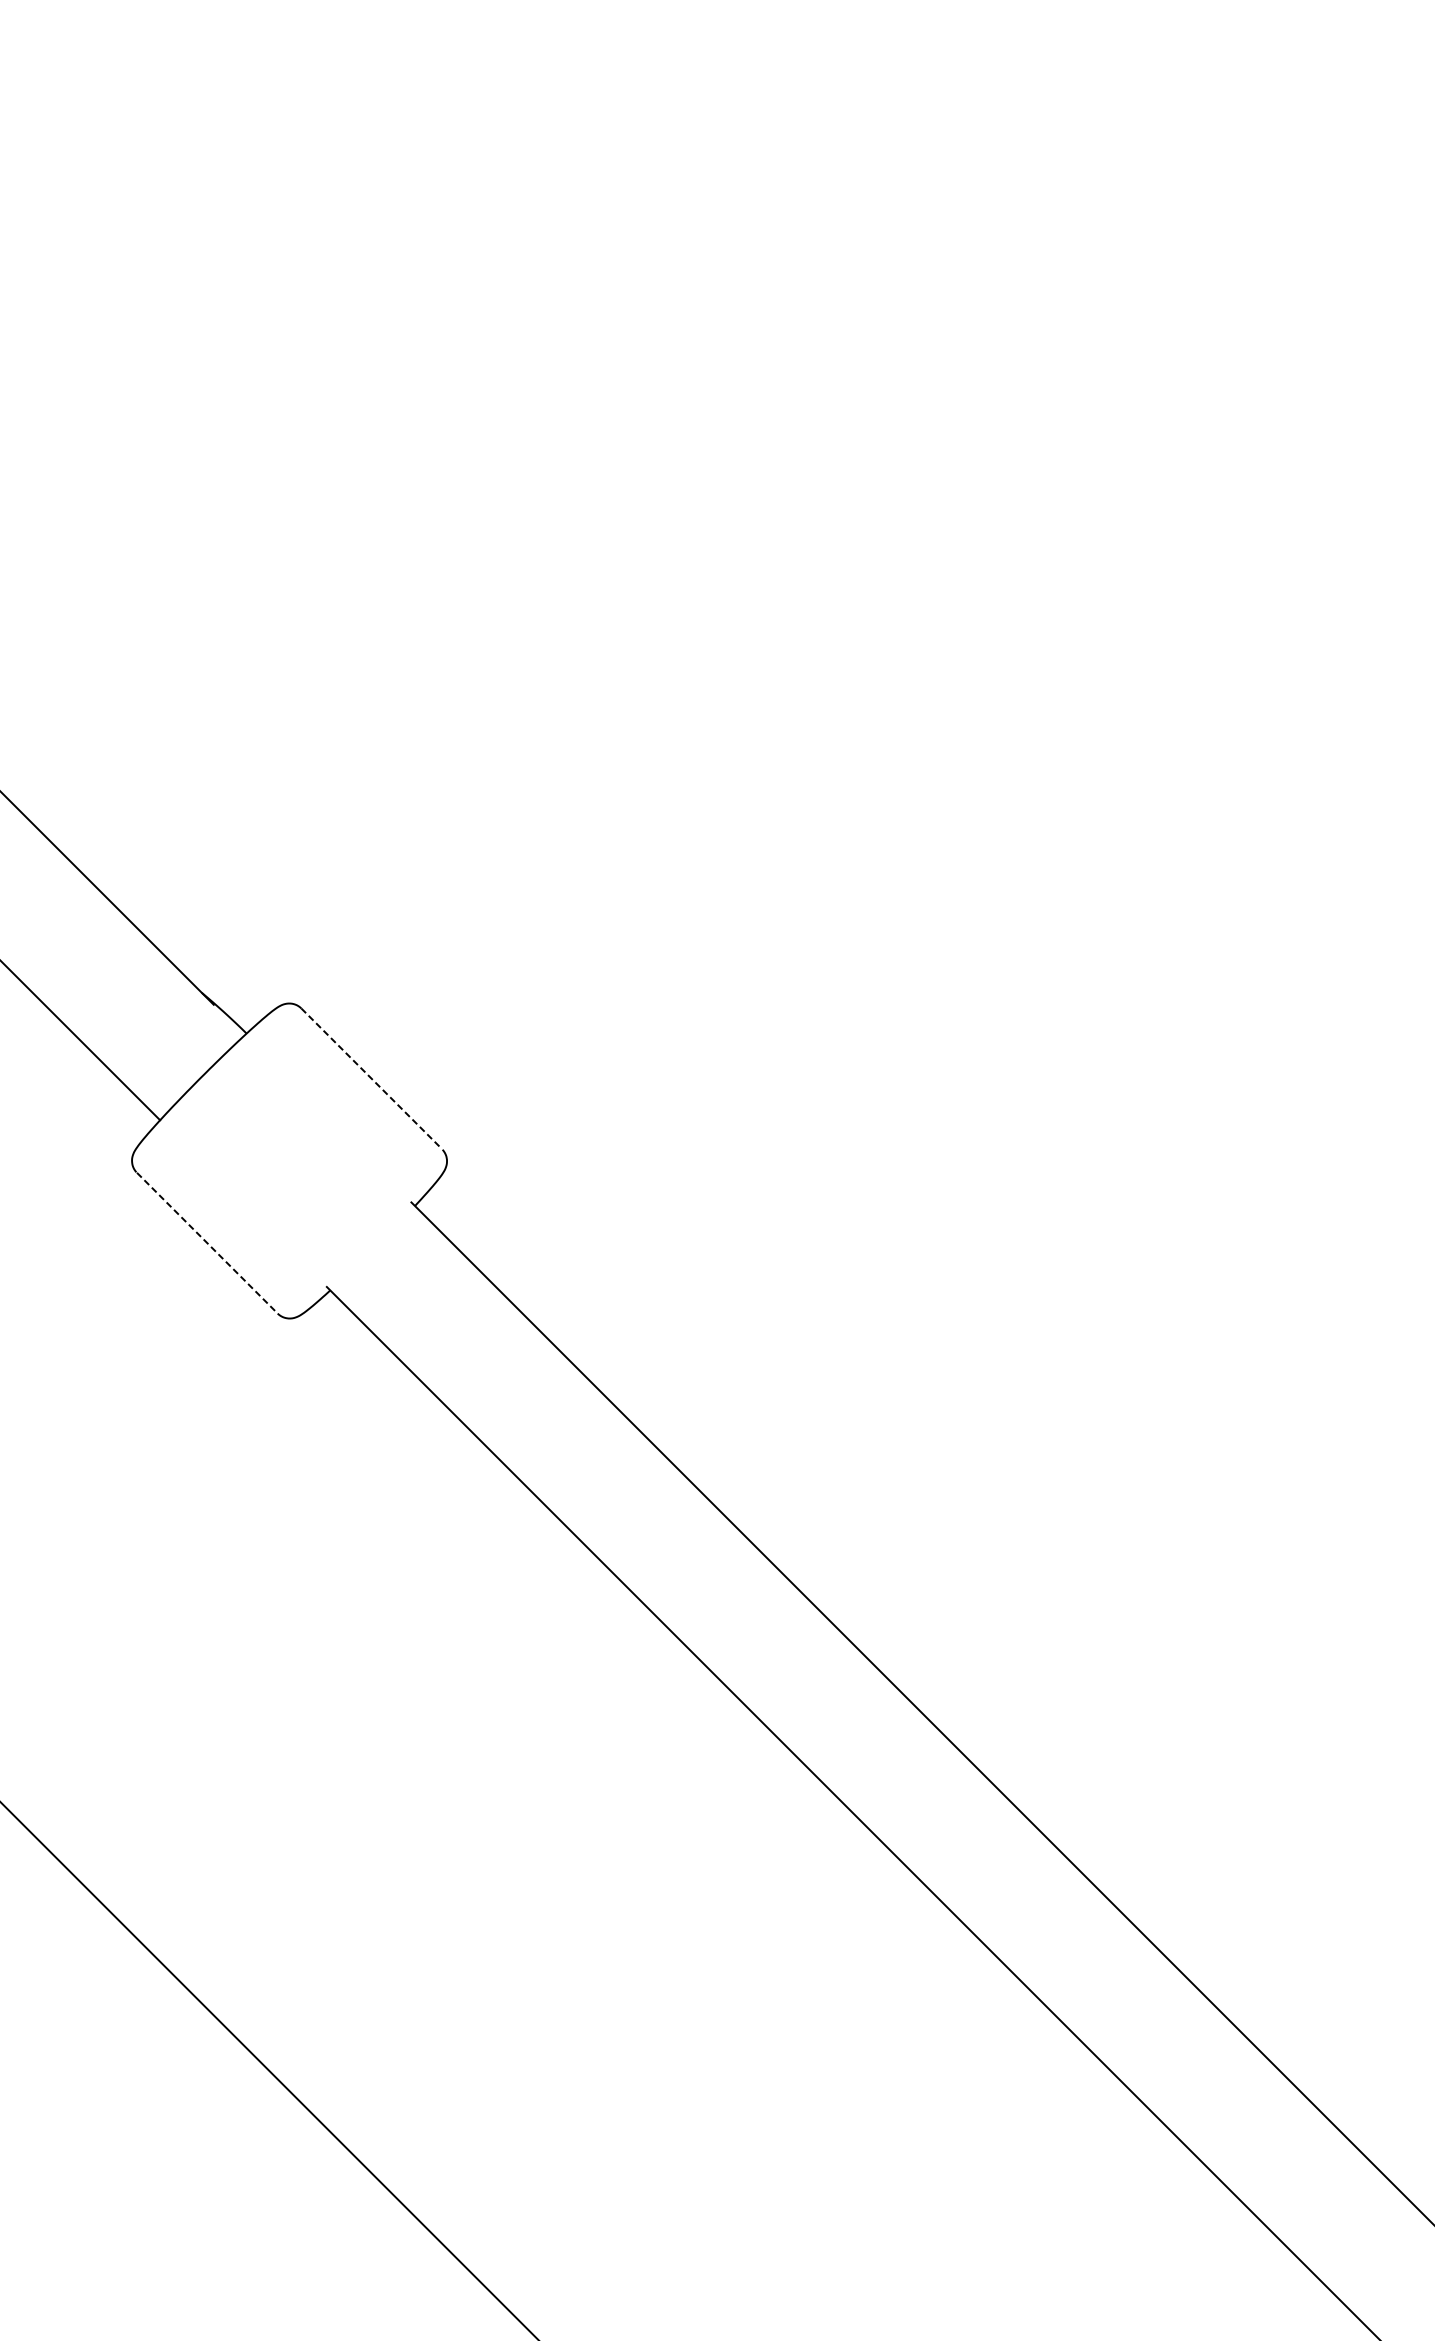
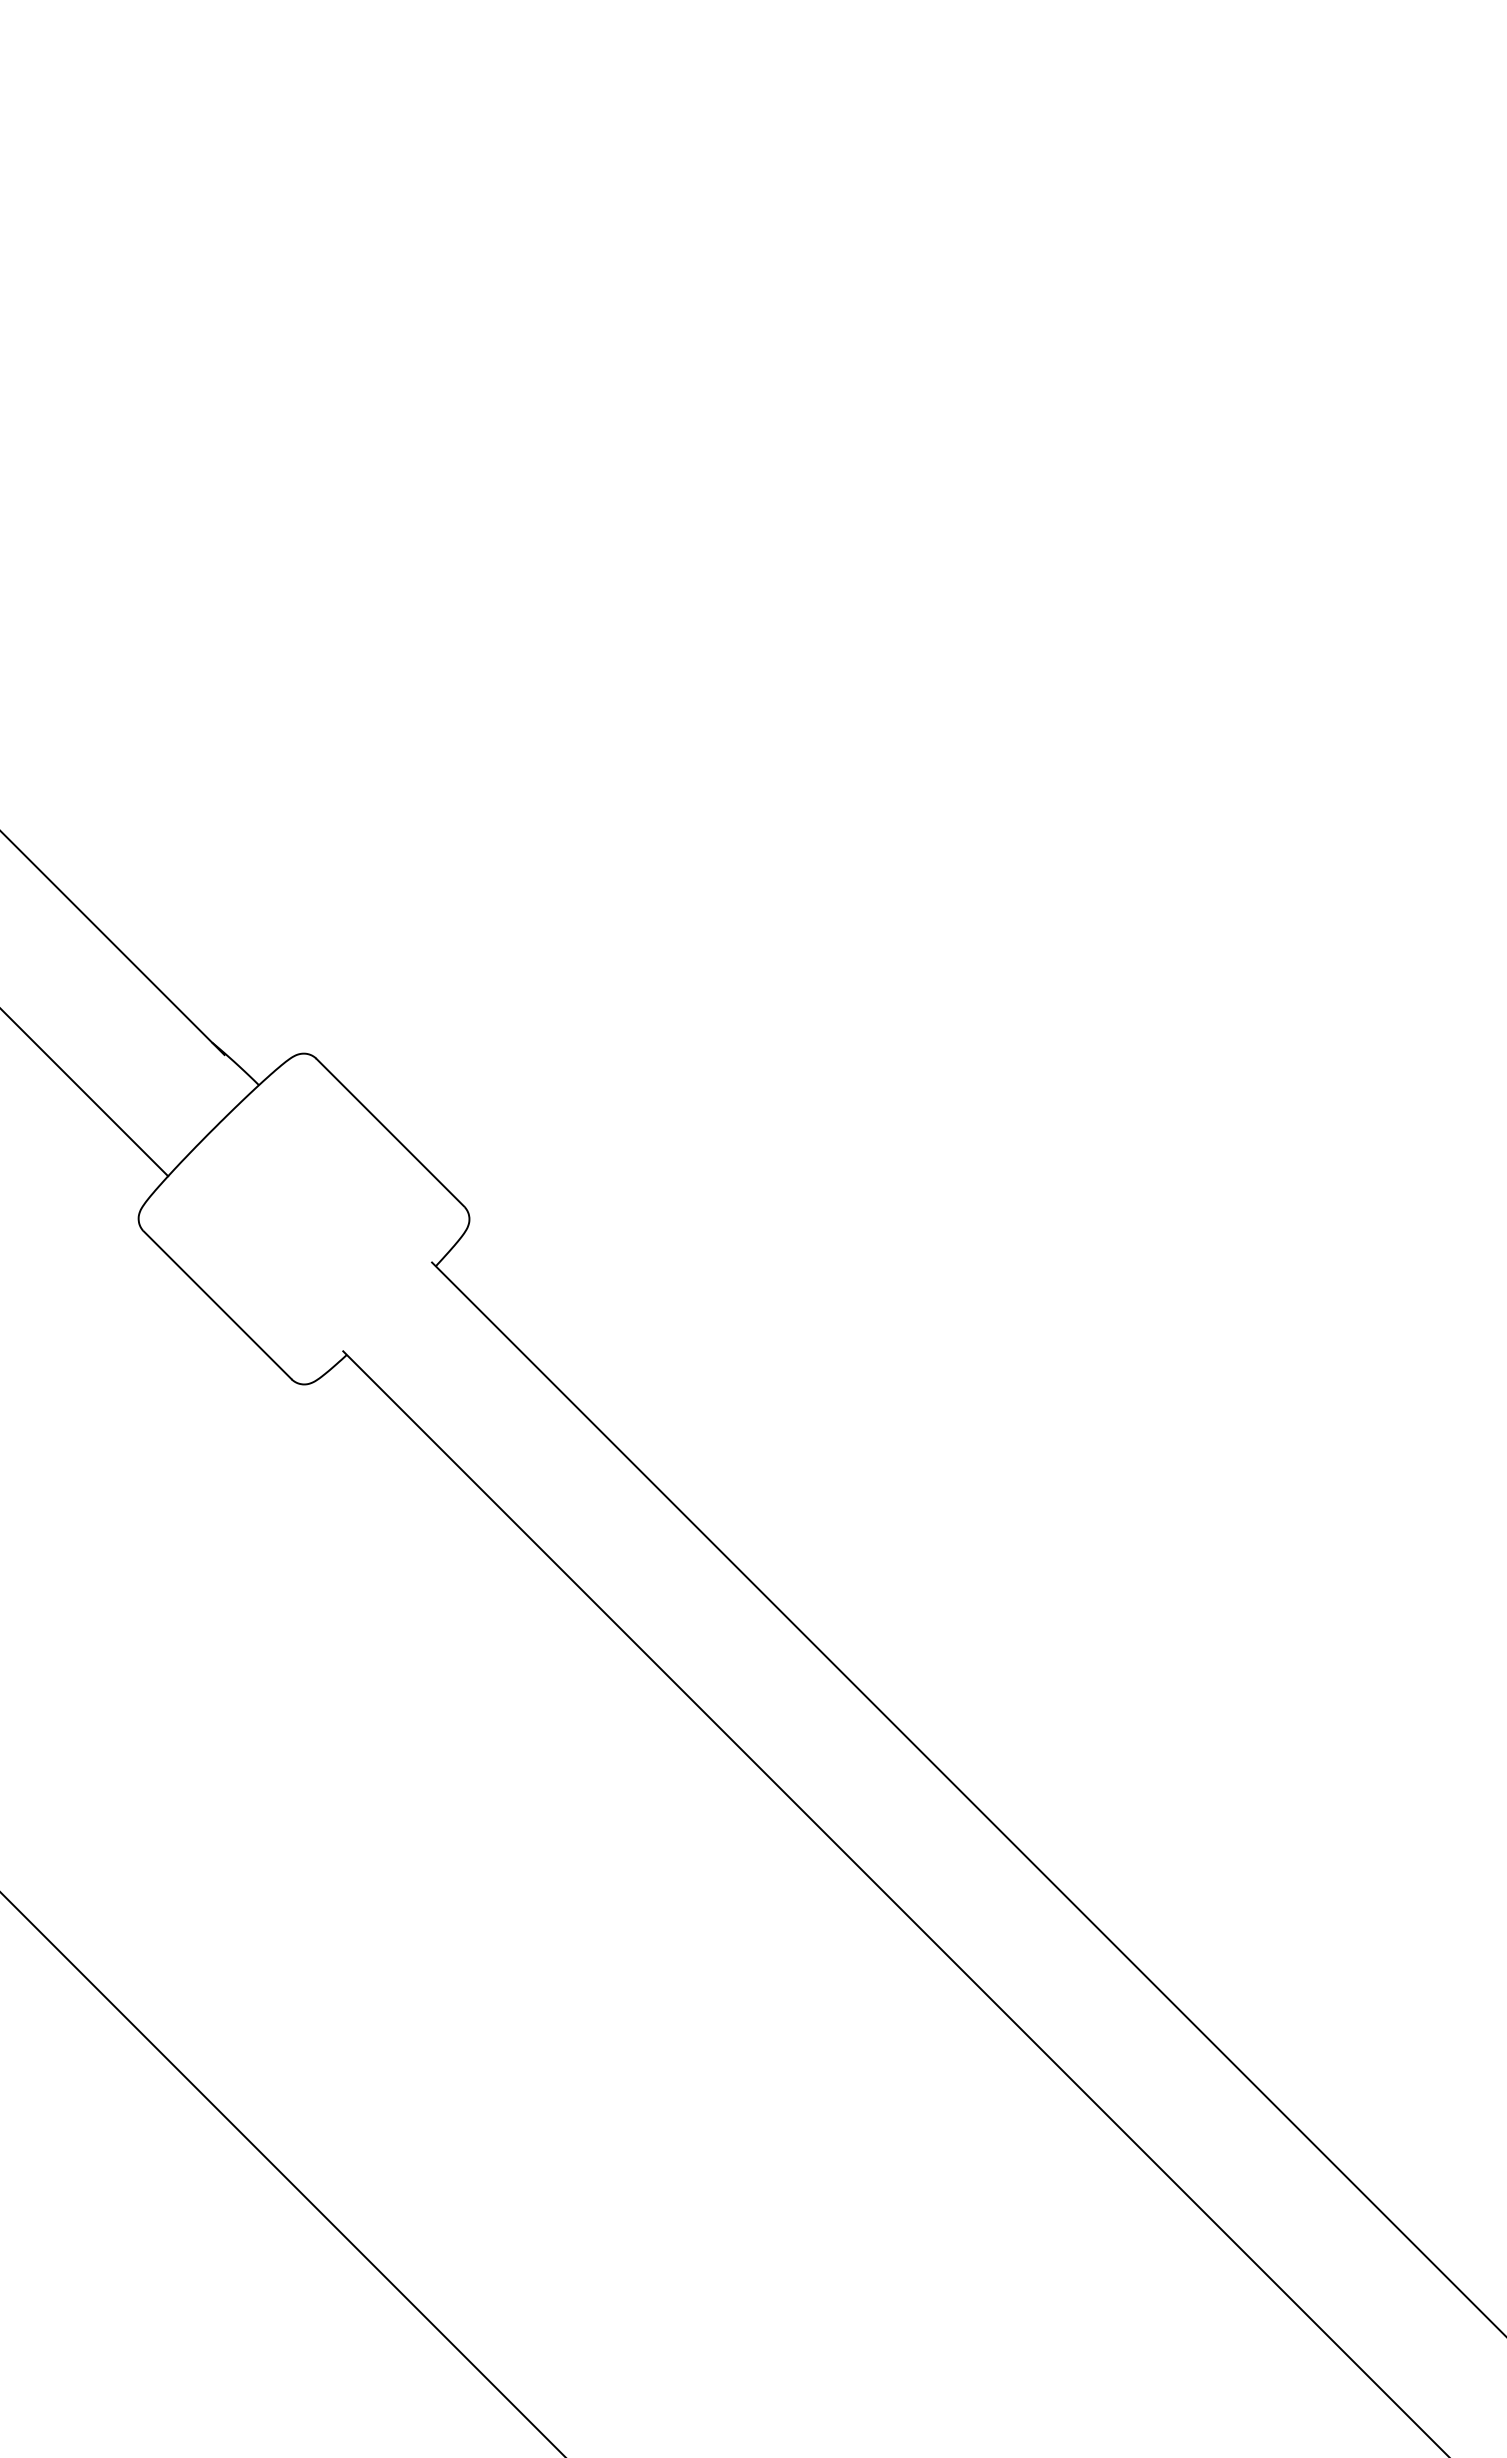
line: (371, 1079) -> (390, 1133), dashed -> solid
line: (208, 1243) -> (218, 1305), dashed -> solid

